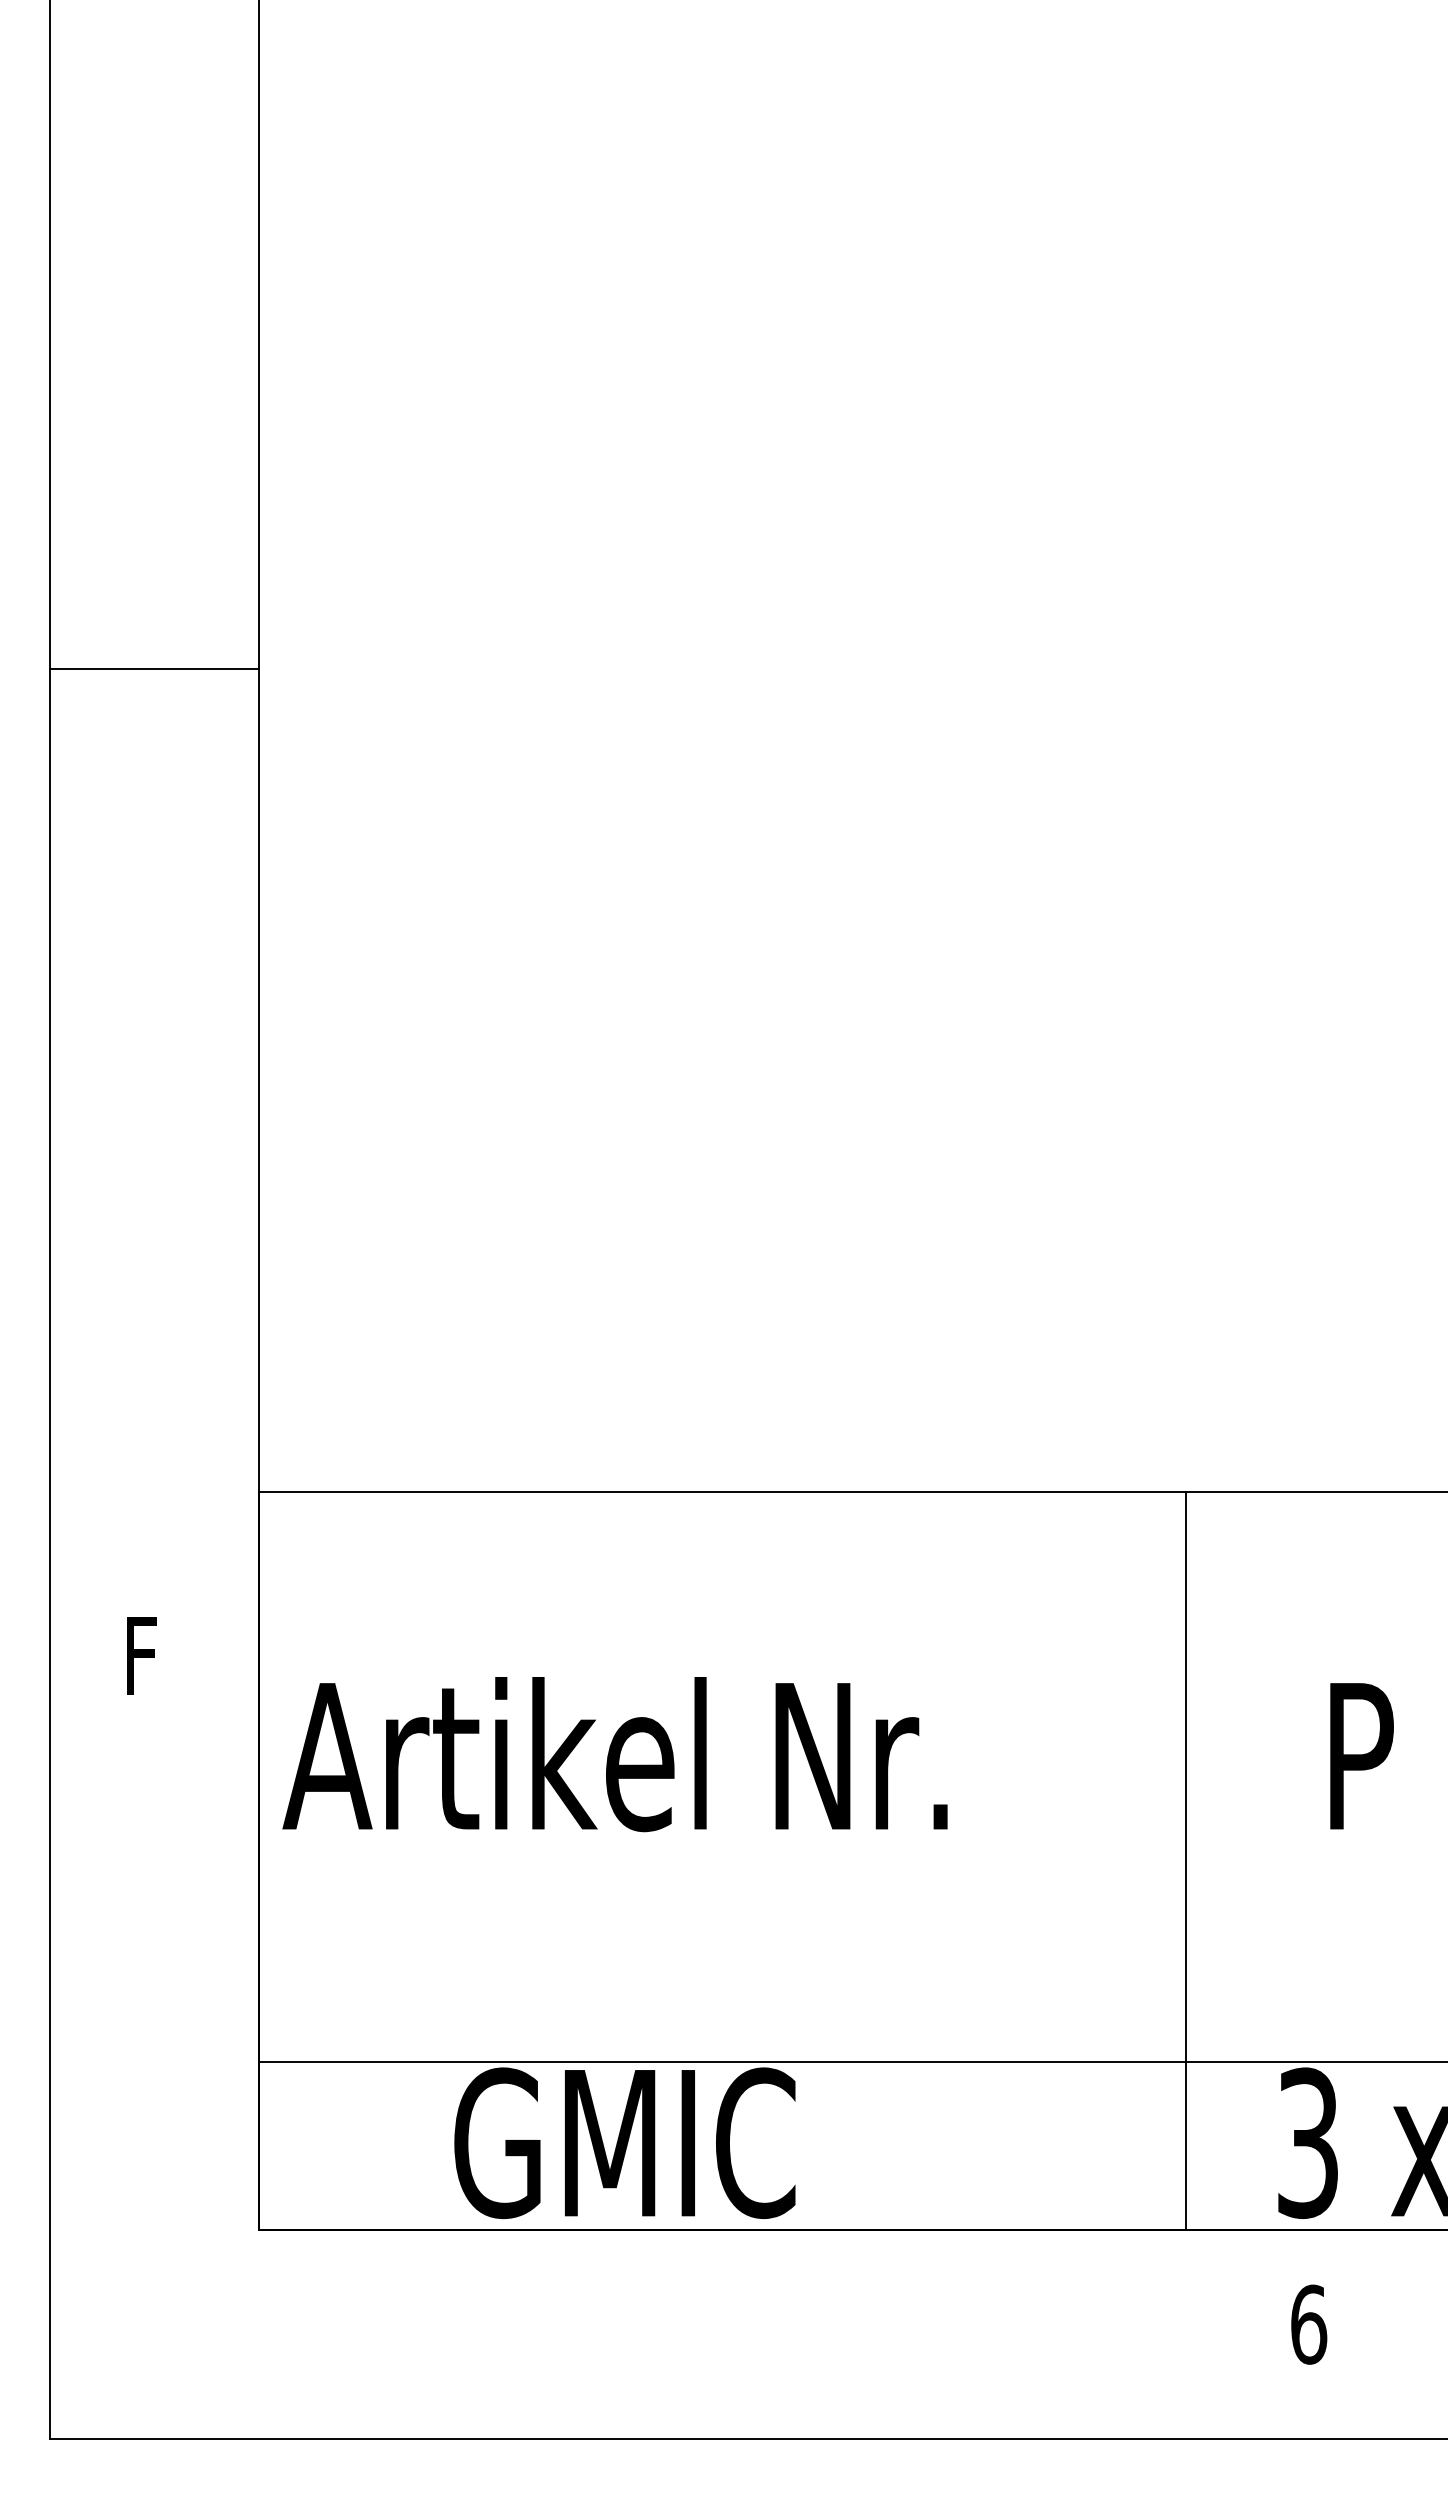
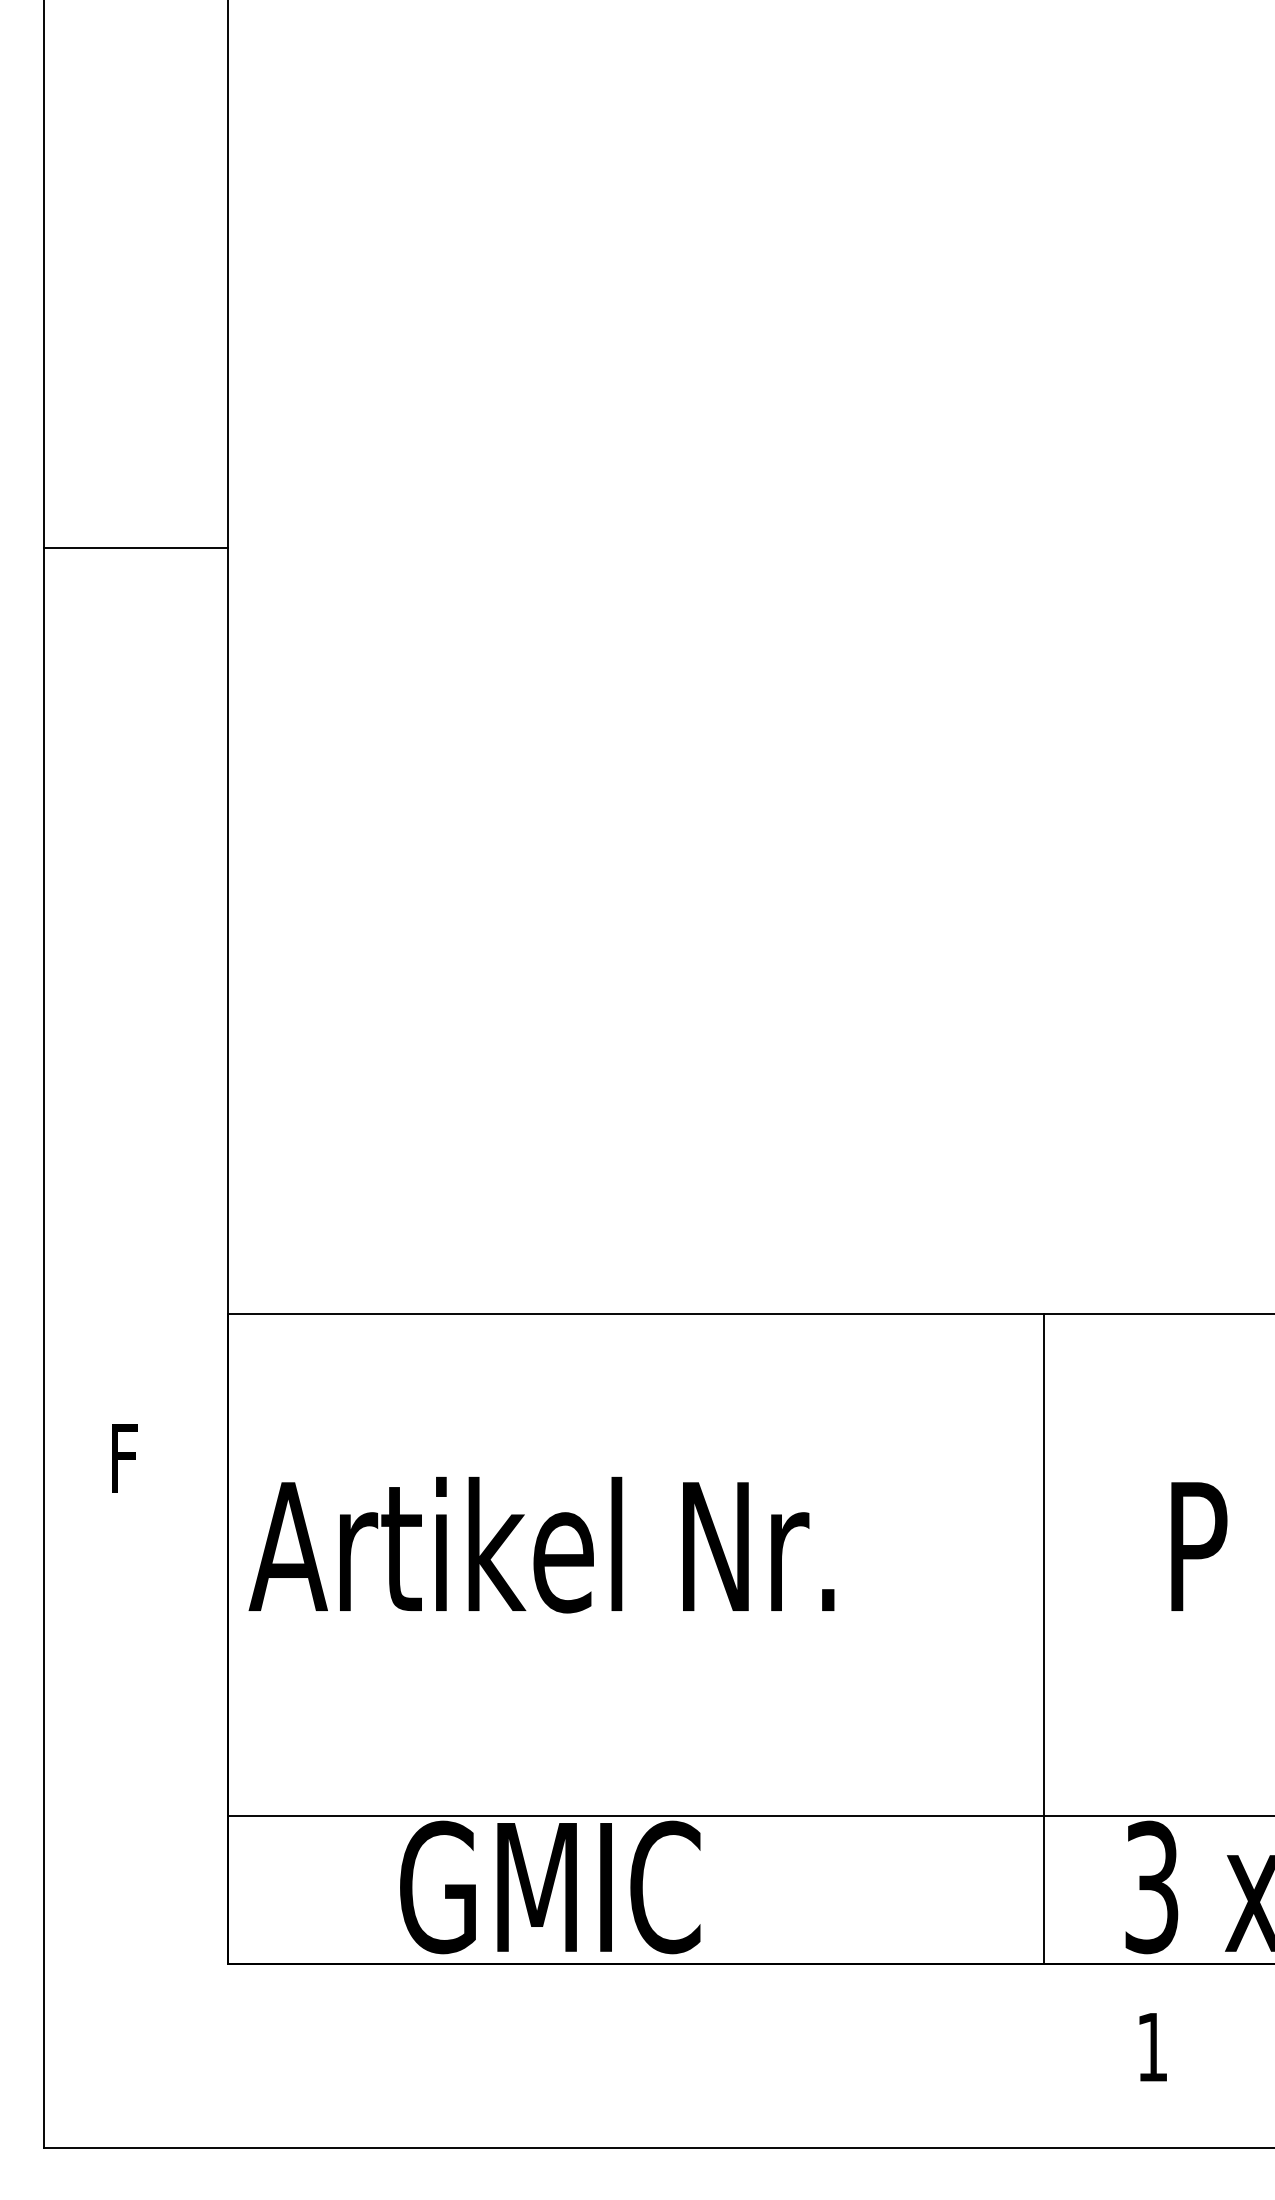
line: (154, 668) -> (135, 547), moved
text: (1309, 2324) -> (1153, 2047), 6 -> 1

